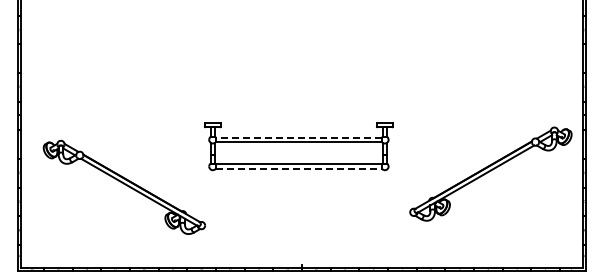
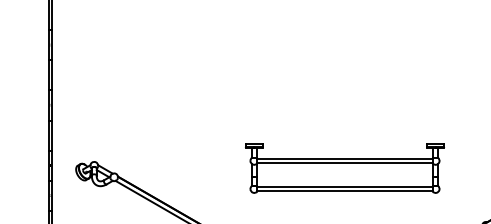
line: (298, 137) -> (344, 158), dashed -> solid
line: (299, 168) -> (345, 191), dashed -> solid

